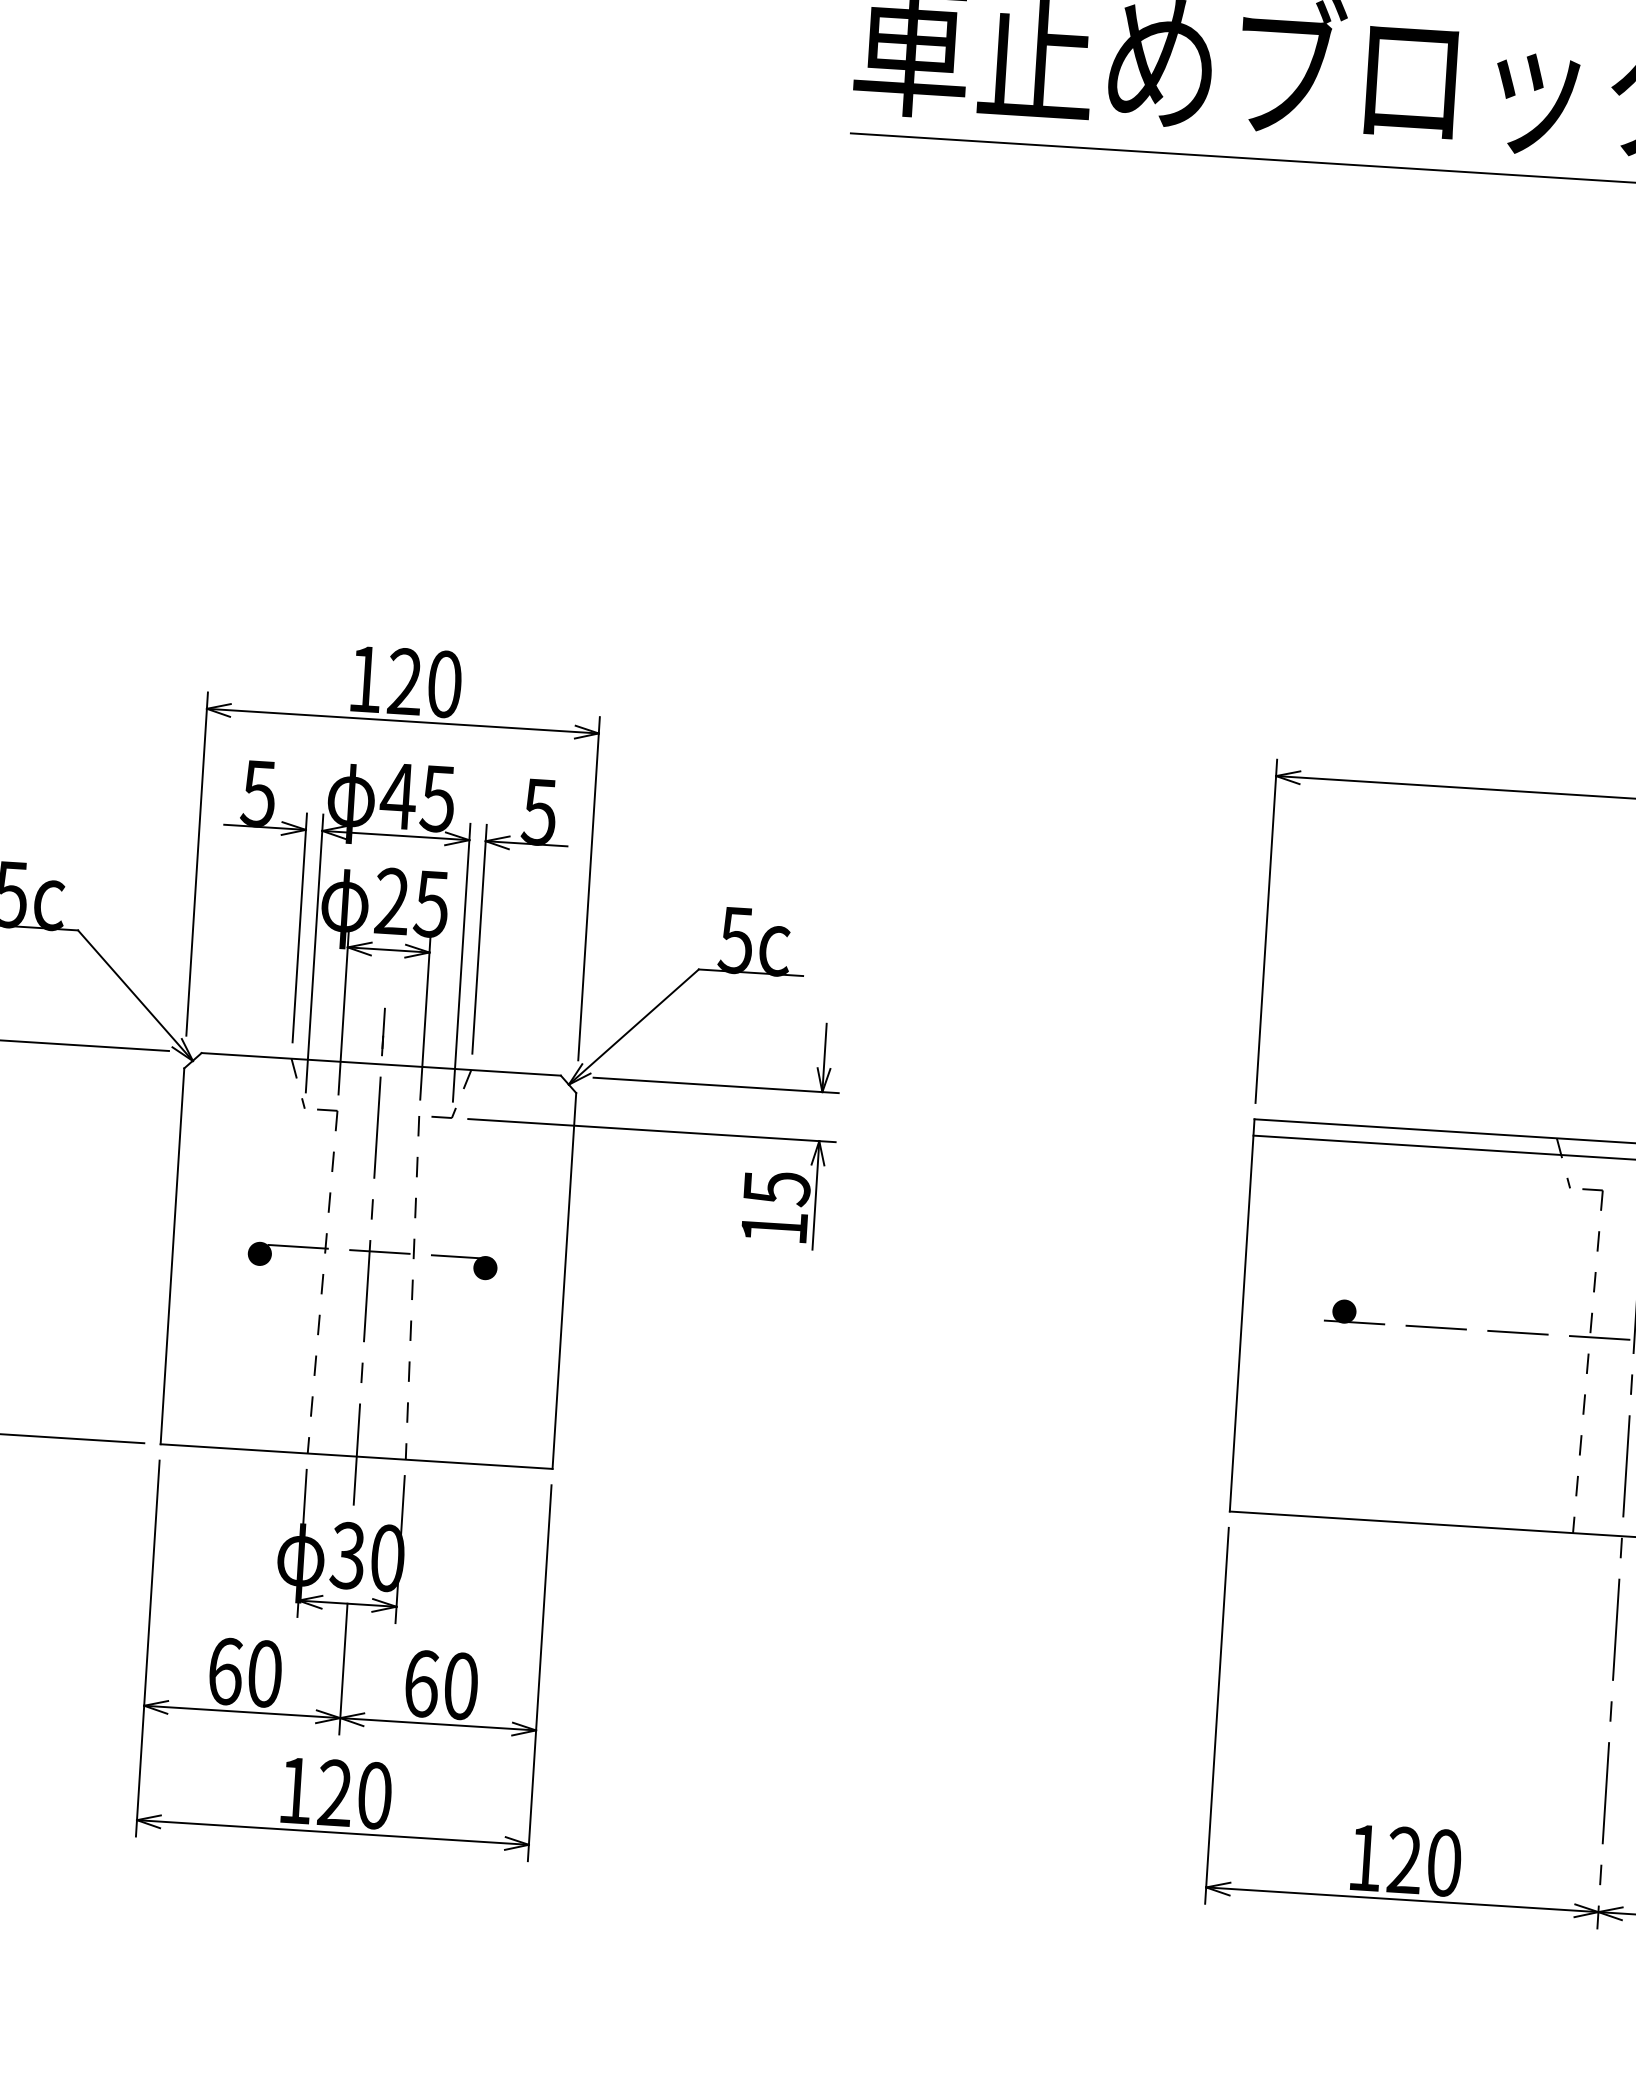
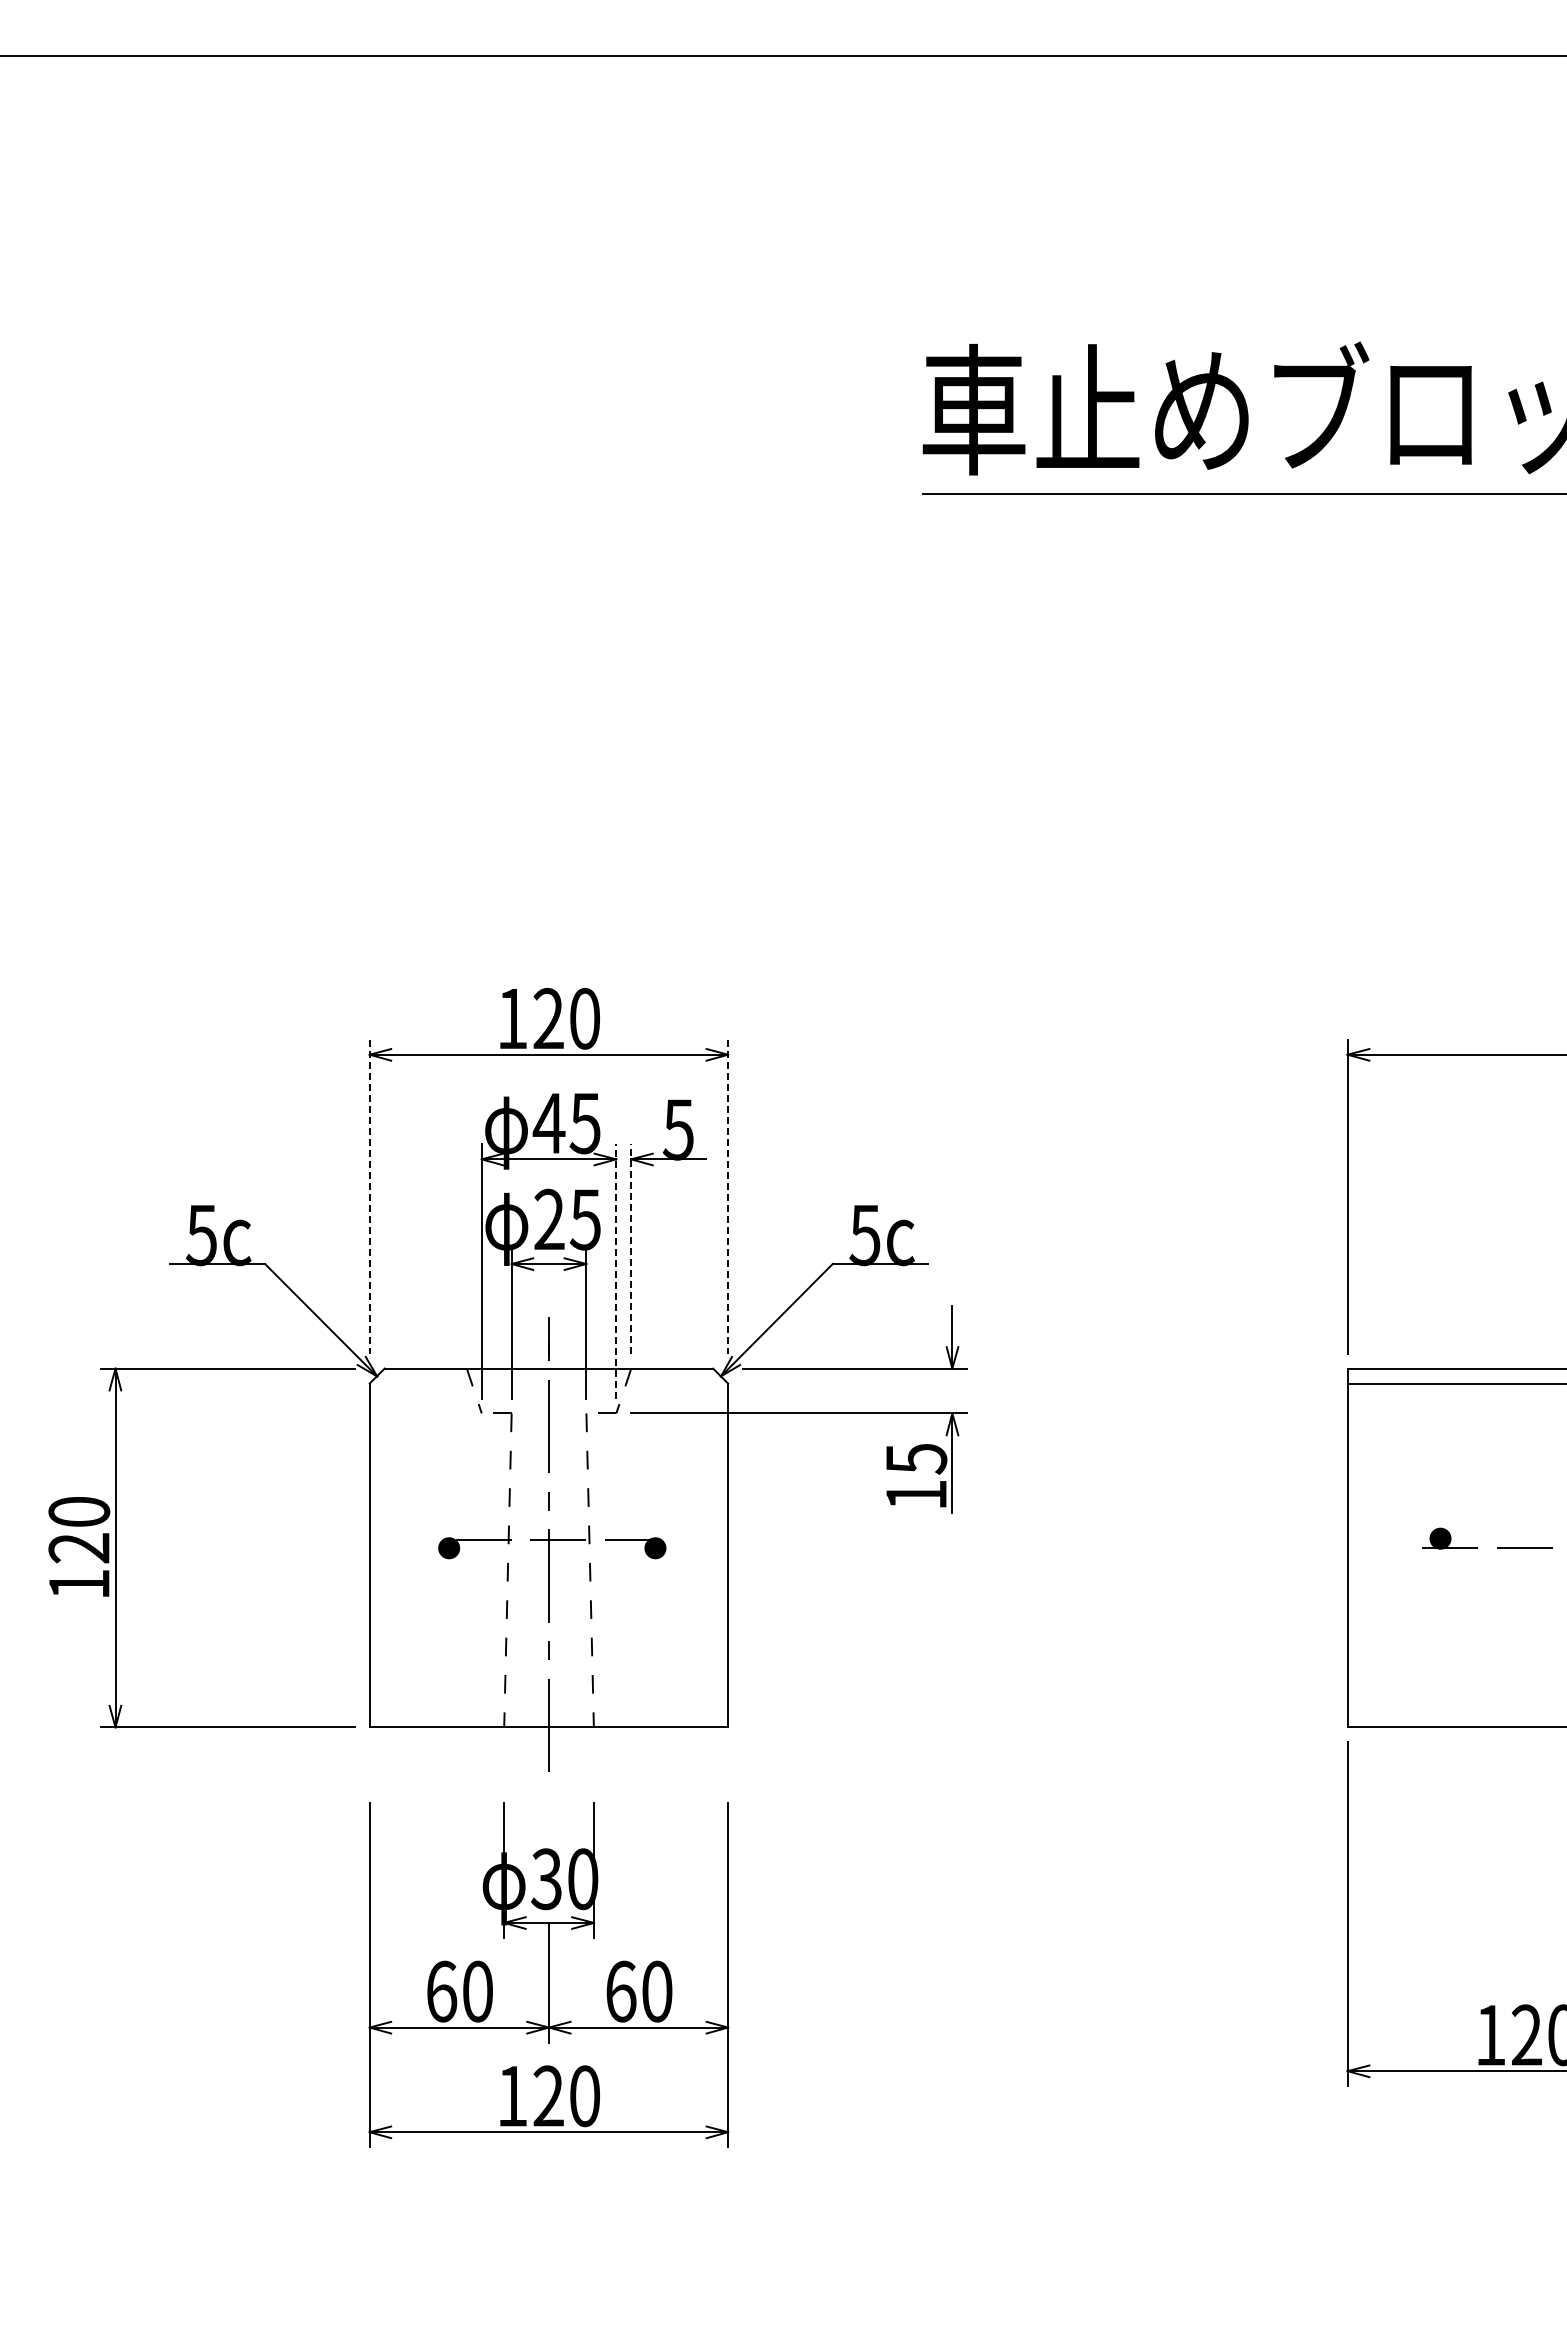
line: (196, 863) -> (369, 1196), solid -> dashed
line: (589, 888) -> (728, 1196), solid -> dashed
part: (300, 903) -> (466, 1226), removed
line: (479, 939) -> (631, 1249), solid -> dashed
line: (461, 961) -> (616, 1270), solid -> dashed
part: (343, 1660) -> (548, 1974), moved

